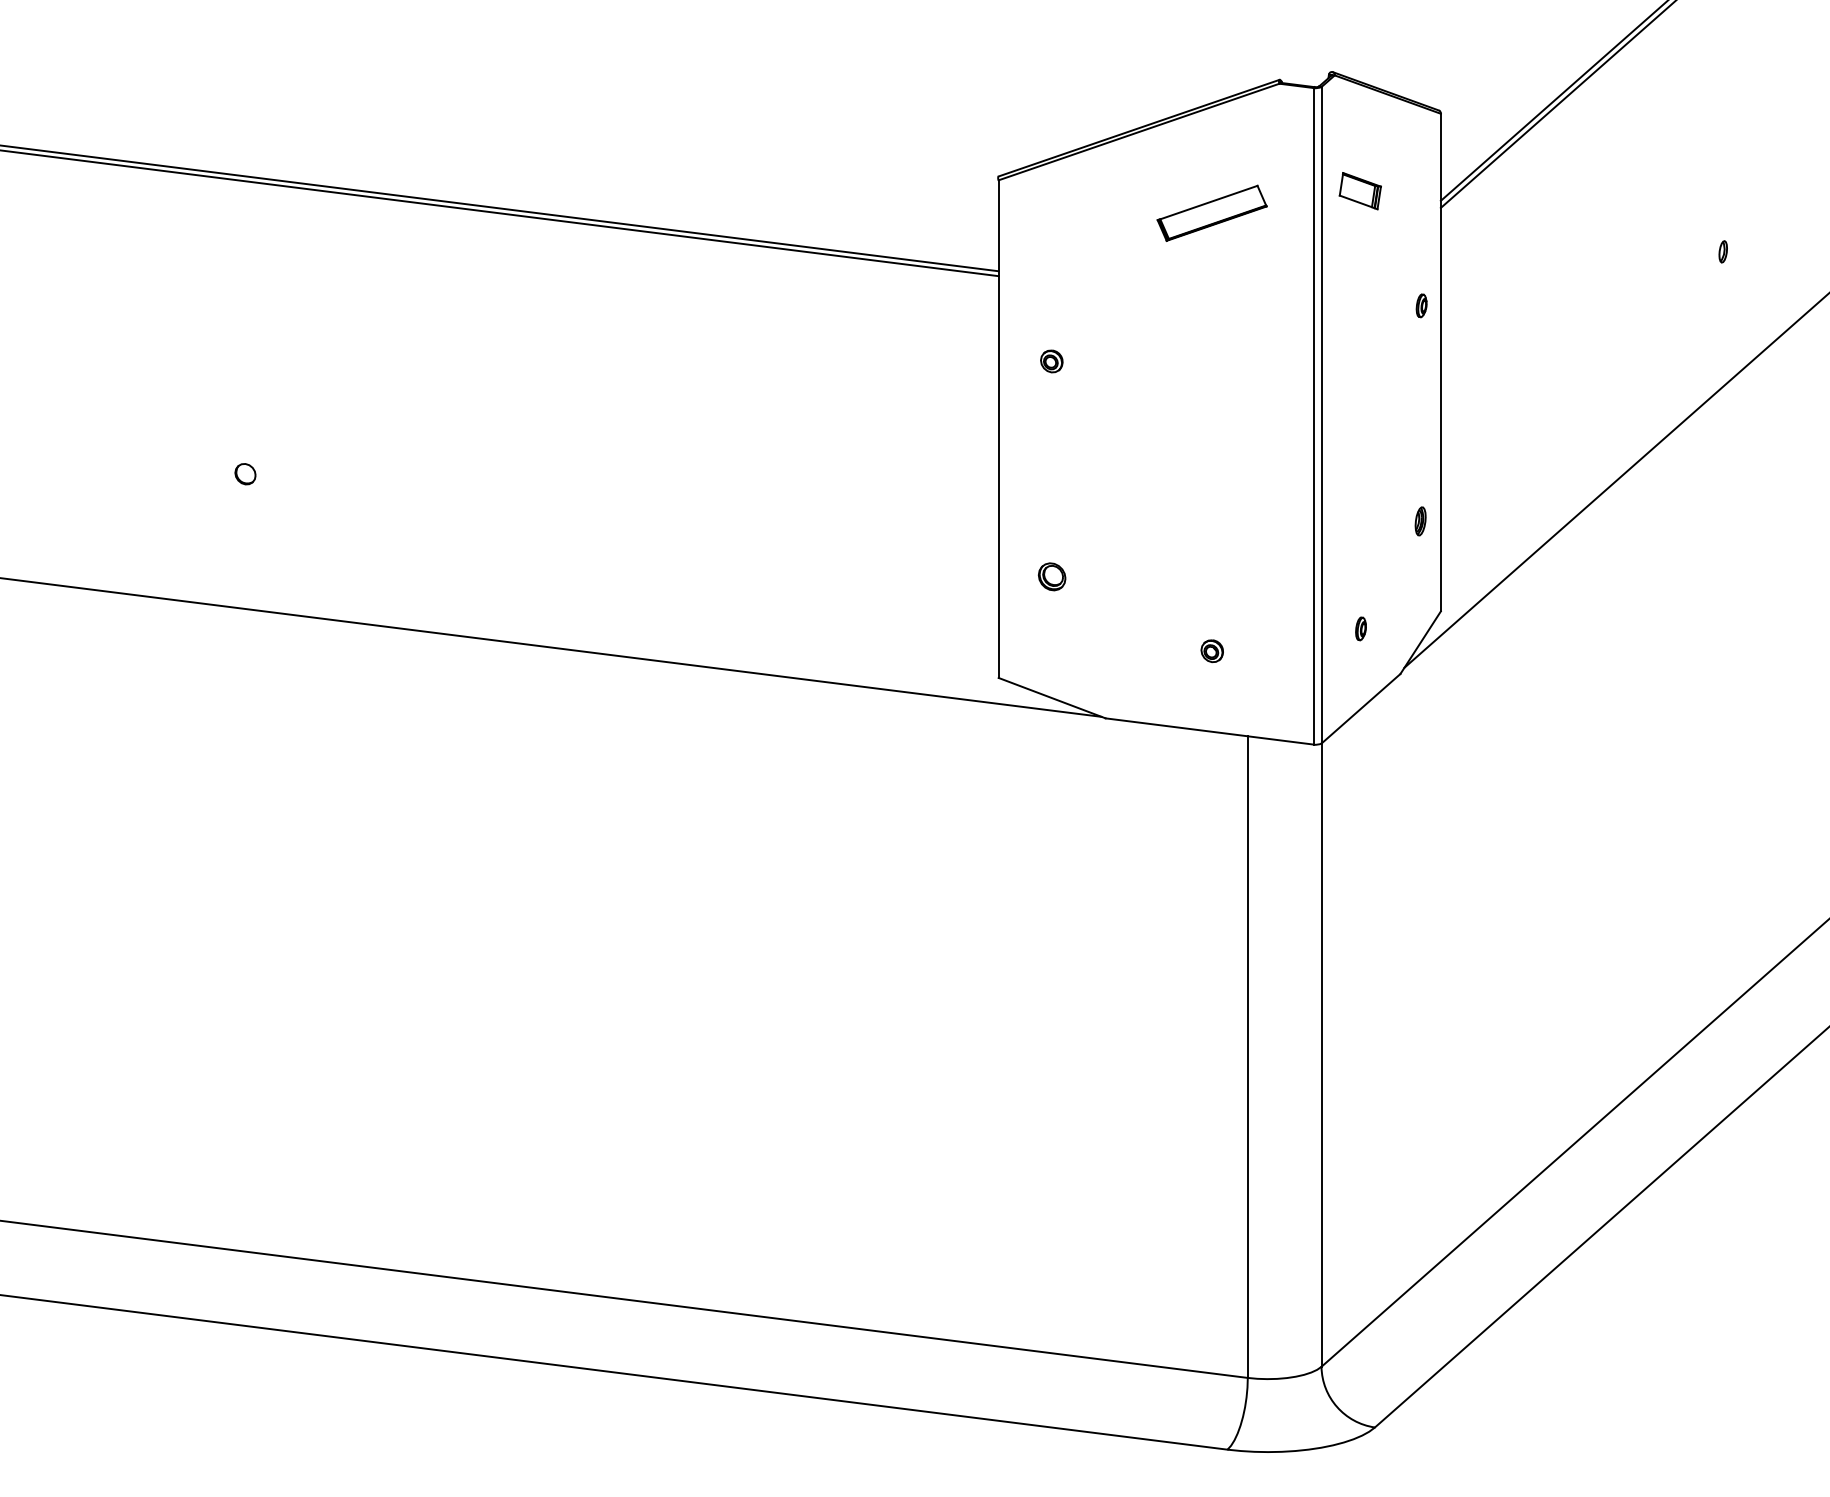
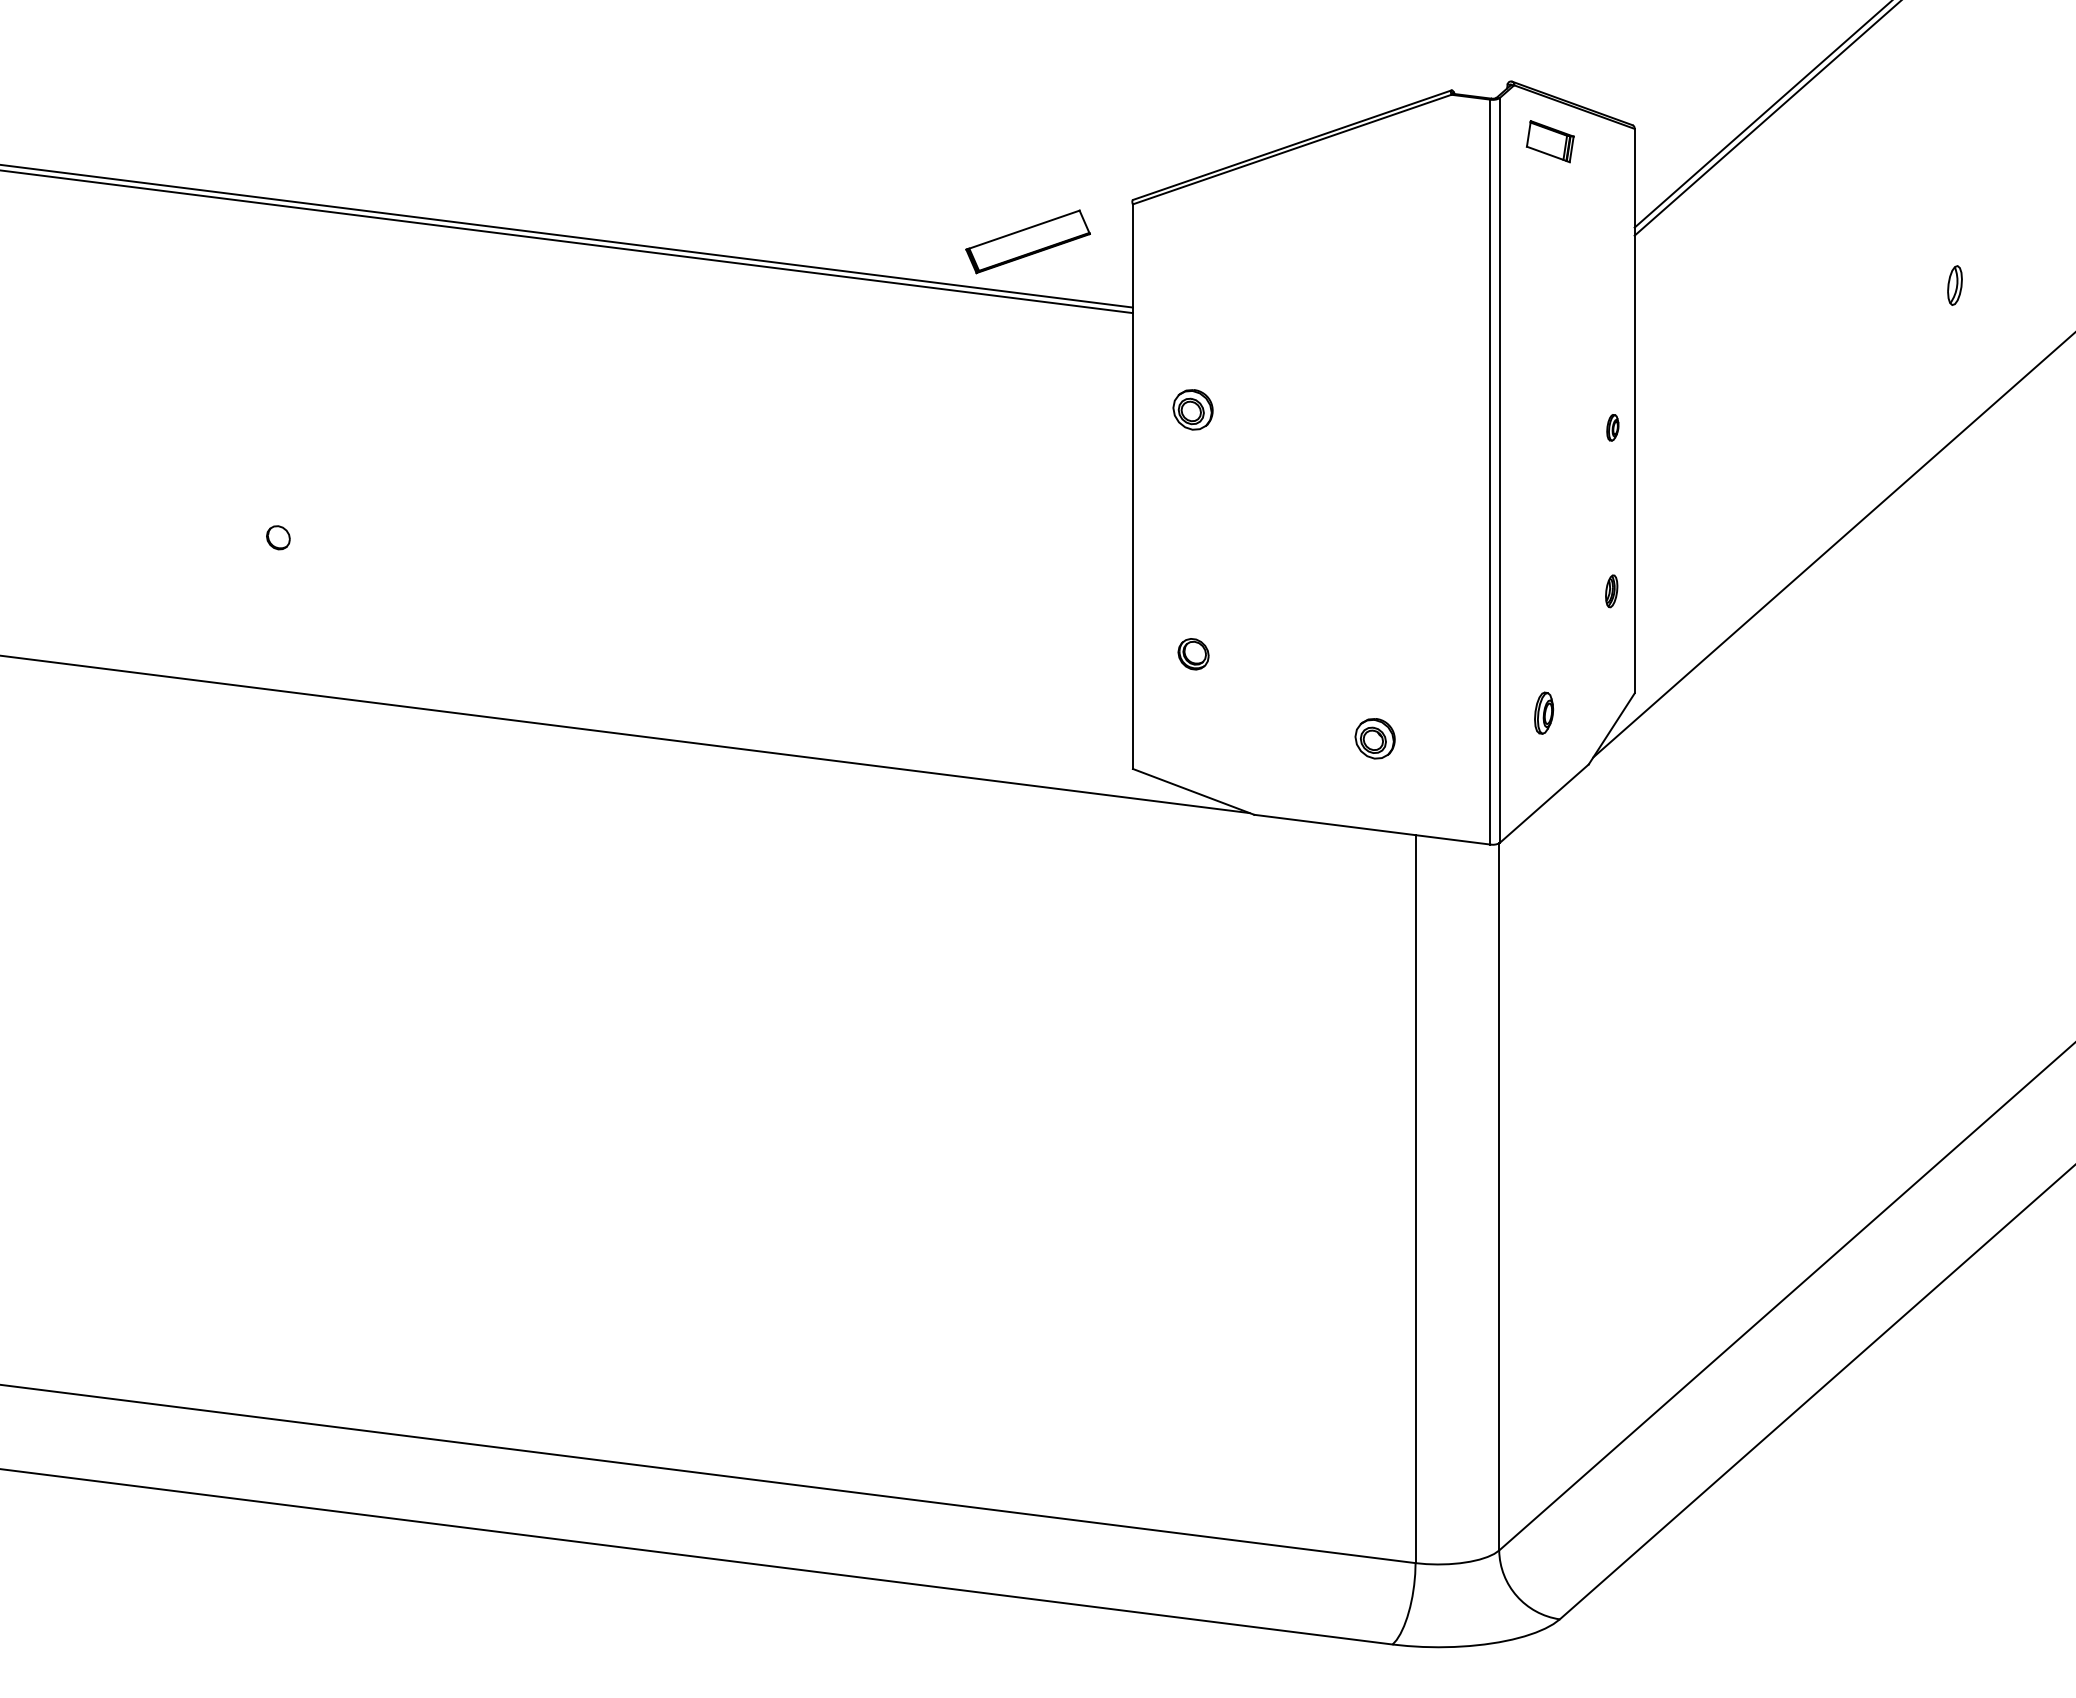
part: (1359, 191) -> (1549, 141), moved
part: (1211, 213) -> (1027, 241), moved
part: (1722, 251) -> (1954, 285), size x1.6
part: (1421, 305) -> (1612, 427), moved
part: (1052, 361) -> (1193, 409), size x1.6
part: (1360, 629) -> (1543, 713), size x1.6
part: (1212, 651) -> (1375, 738), size x1.6

